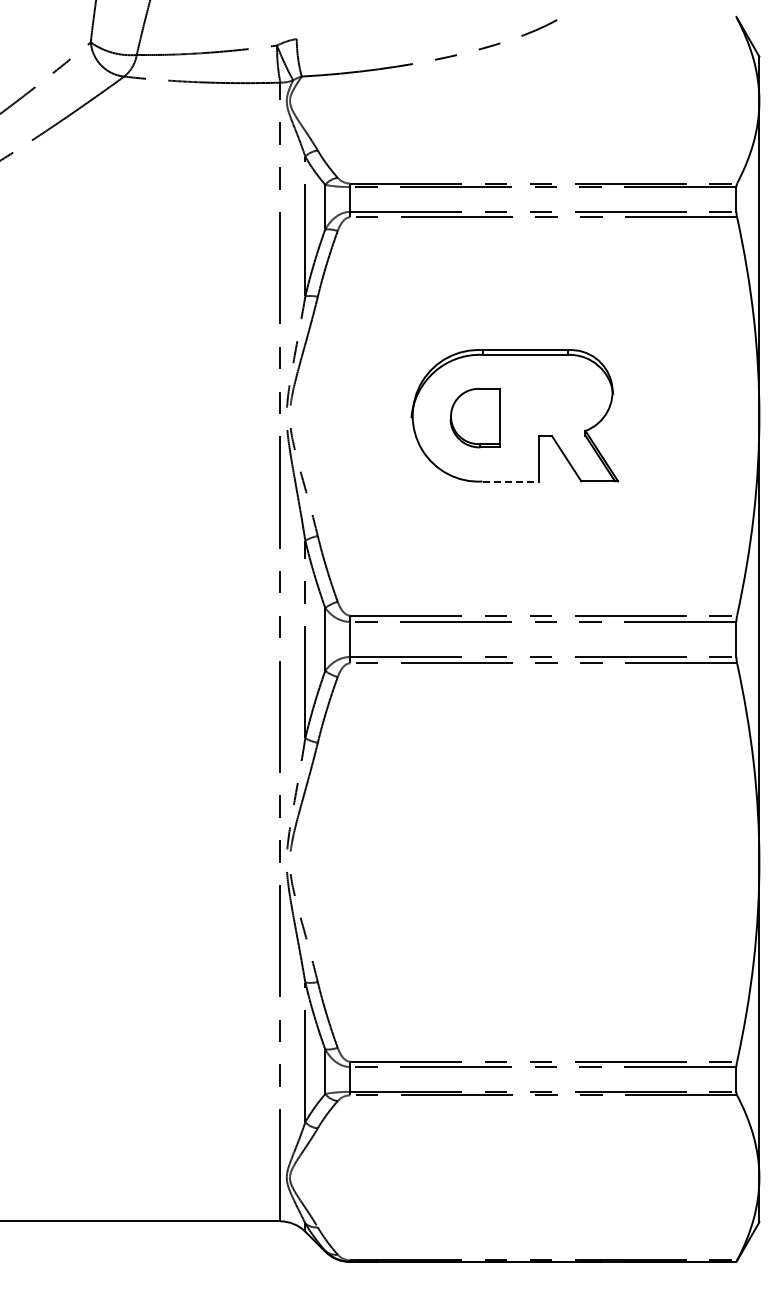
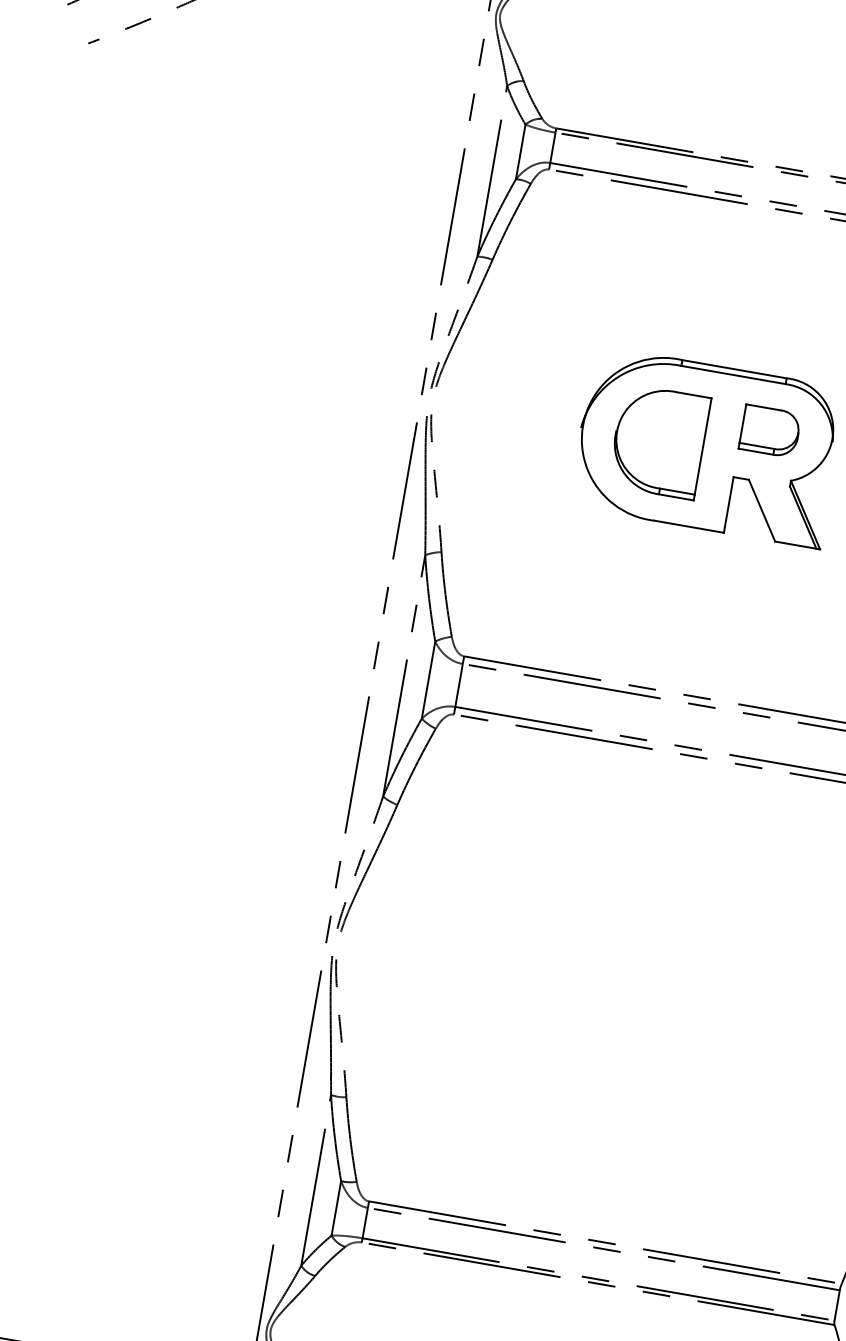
part: (561, 394) -> (769, 431), added
part: (475, 417) -> (659, 440), size x1.43
line: (511, 481) -> (689, 526), dashed -> solid

